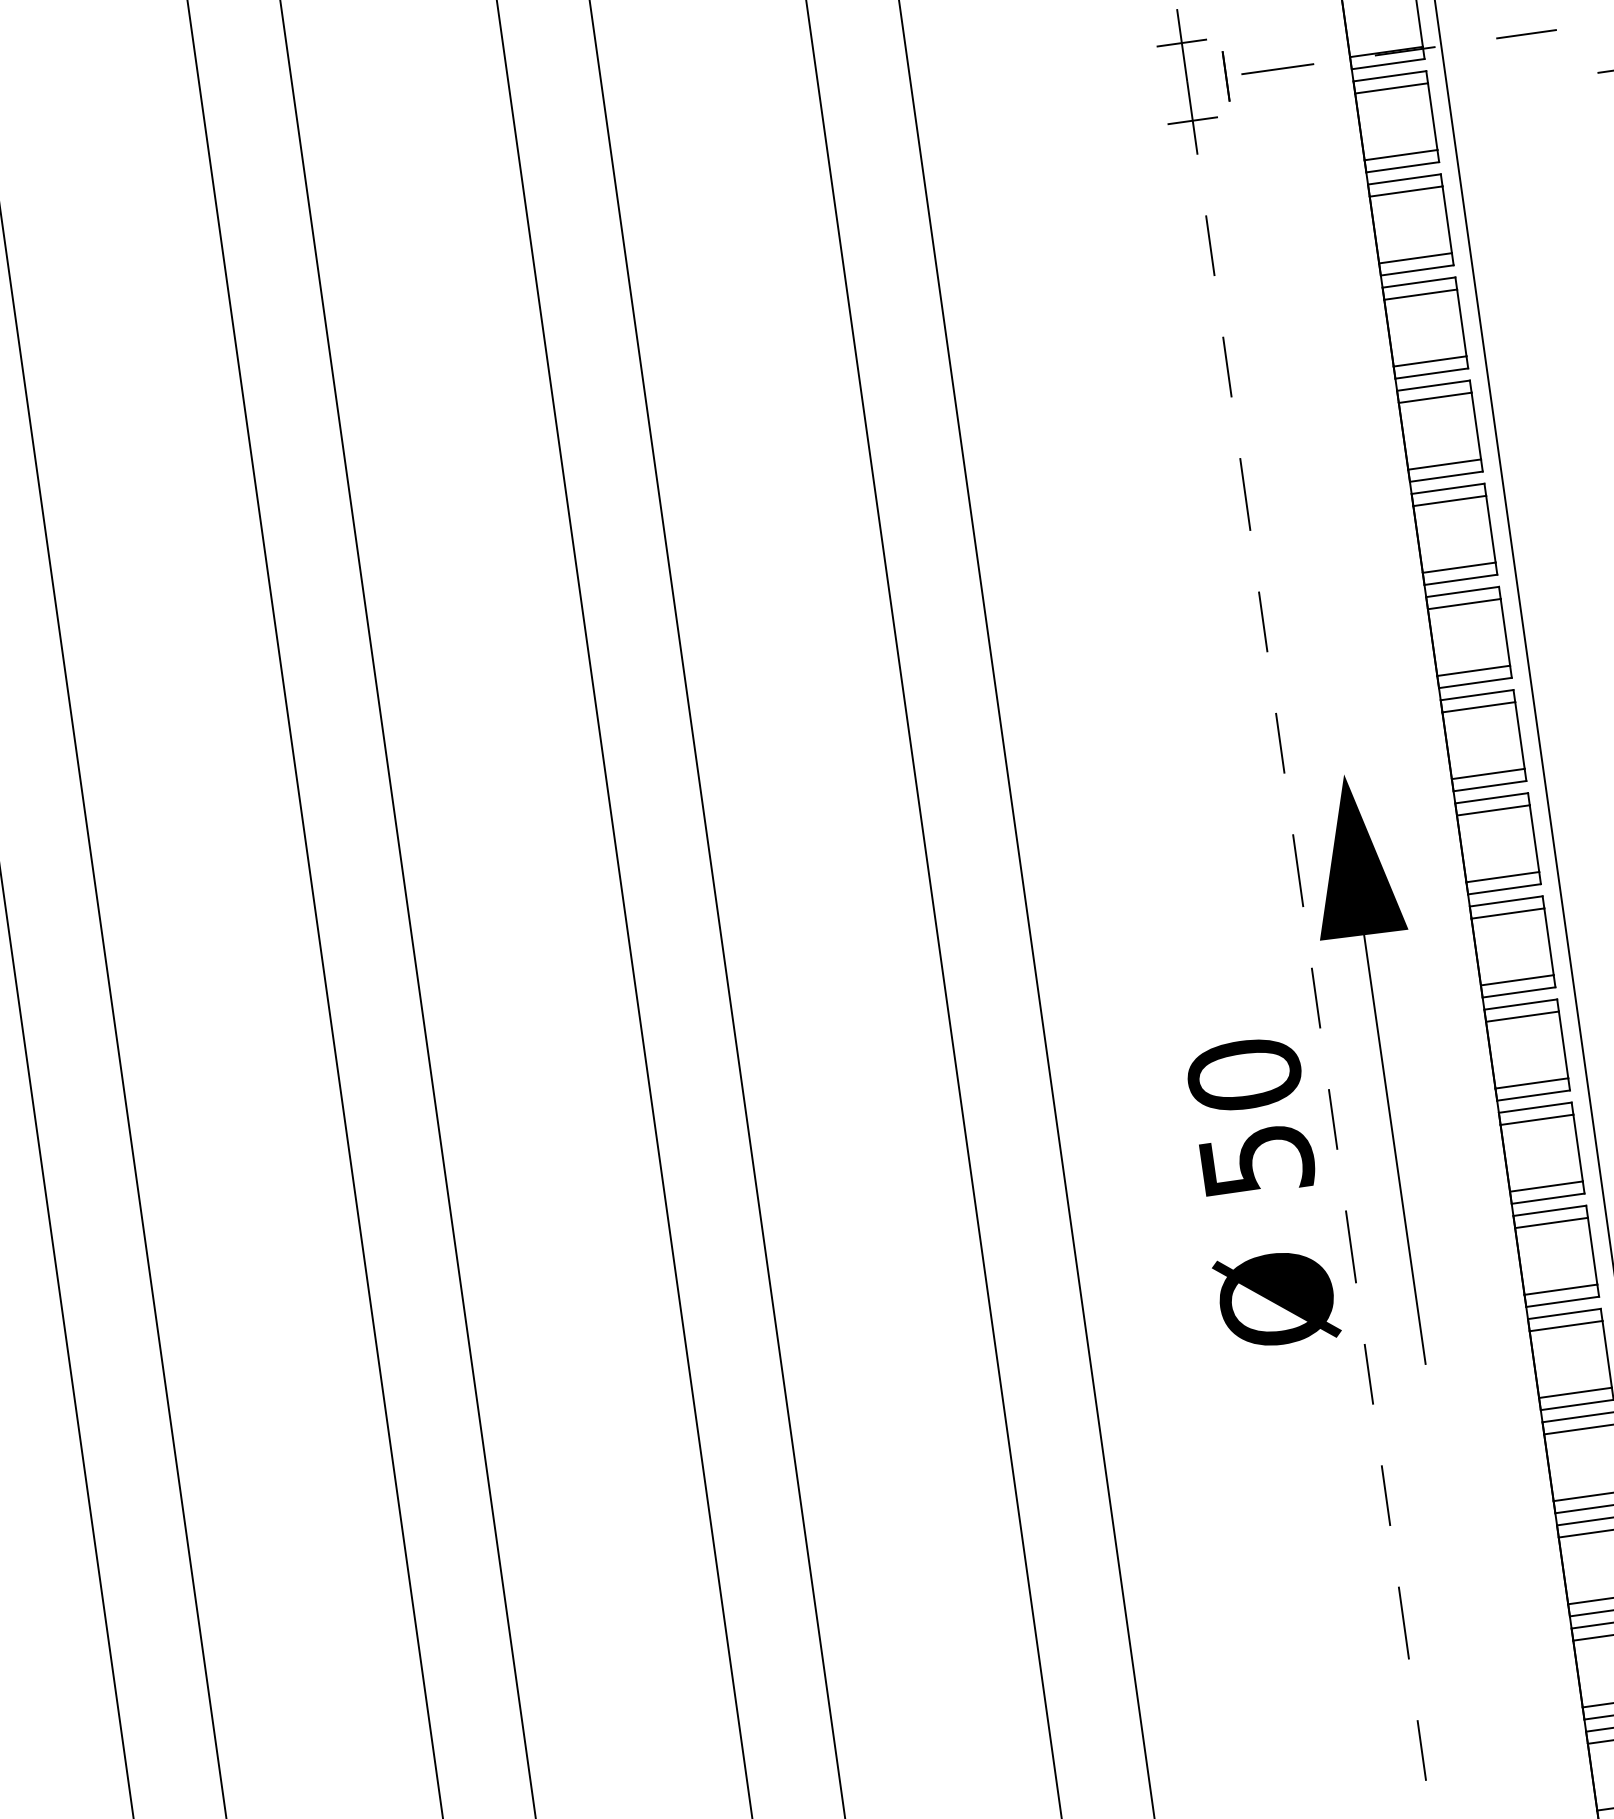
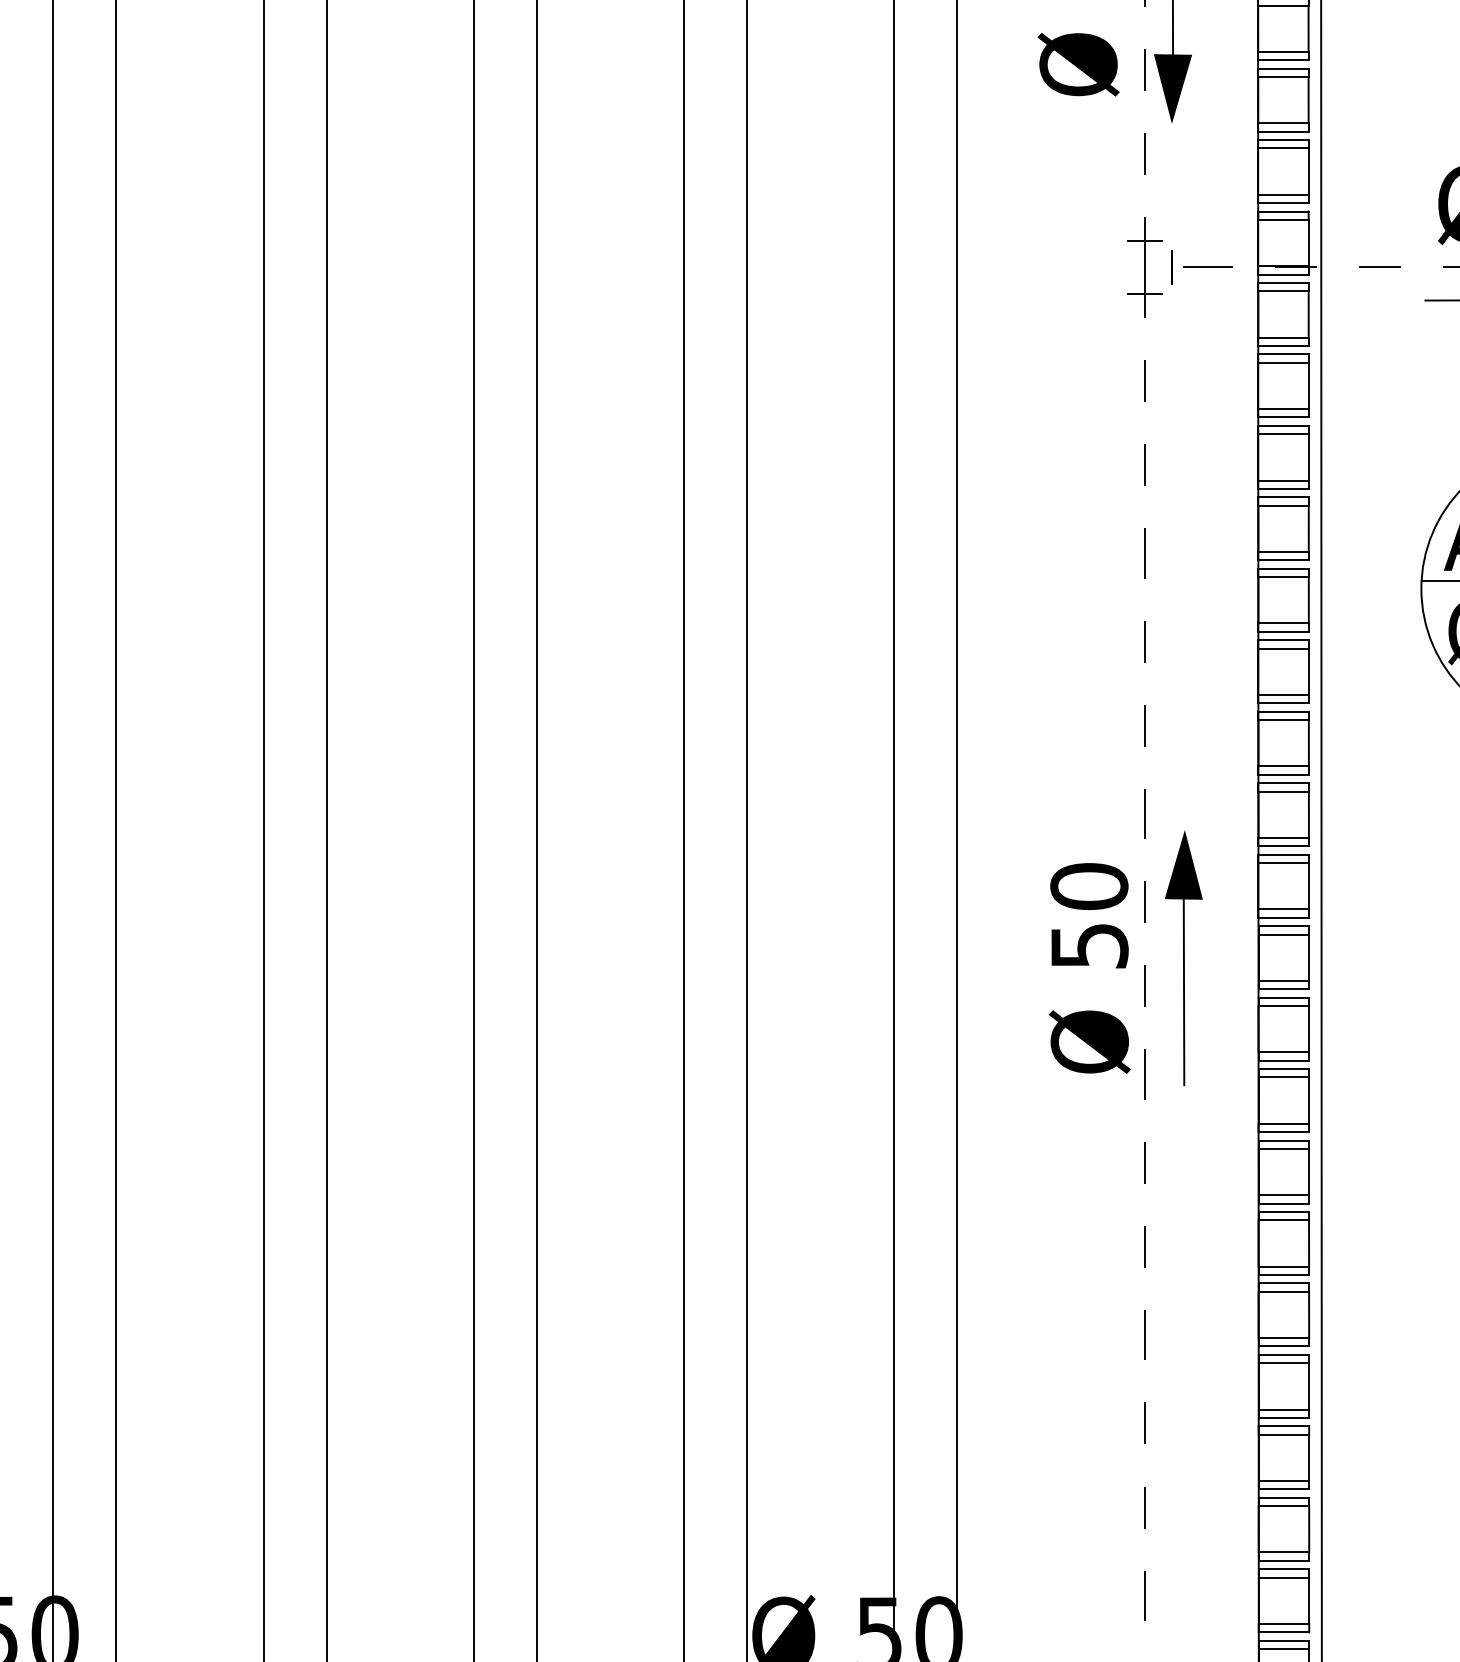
part: (1382, 1071) -> (1183, 958), size x0.62
text: (1261, 1193) -> (1089, 968), moved

